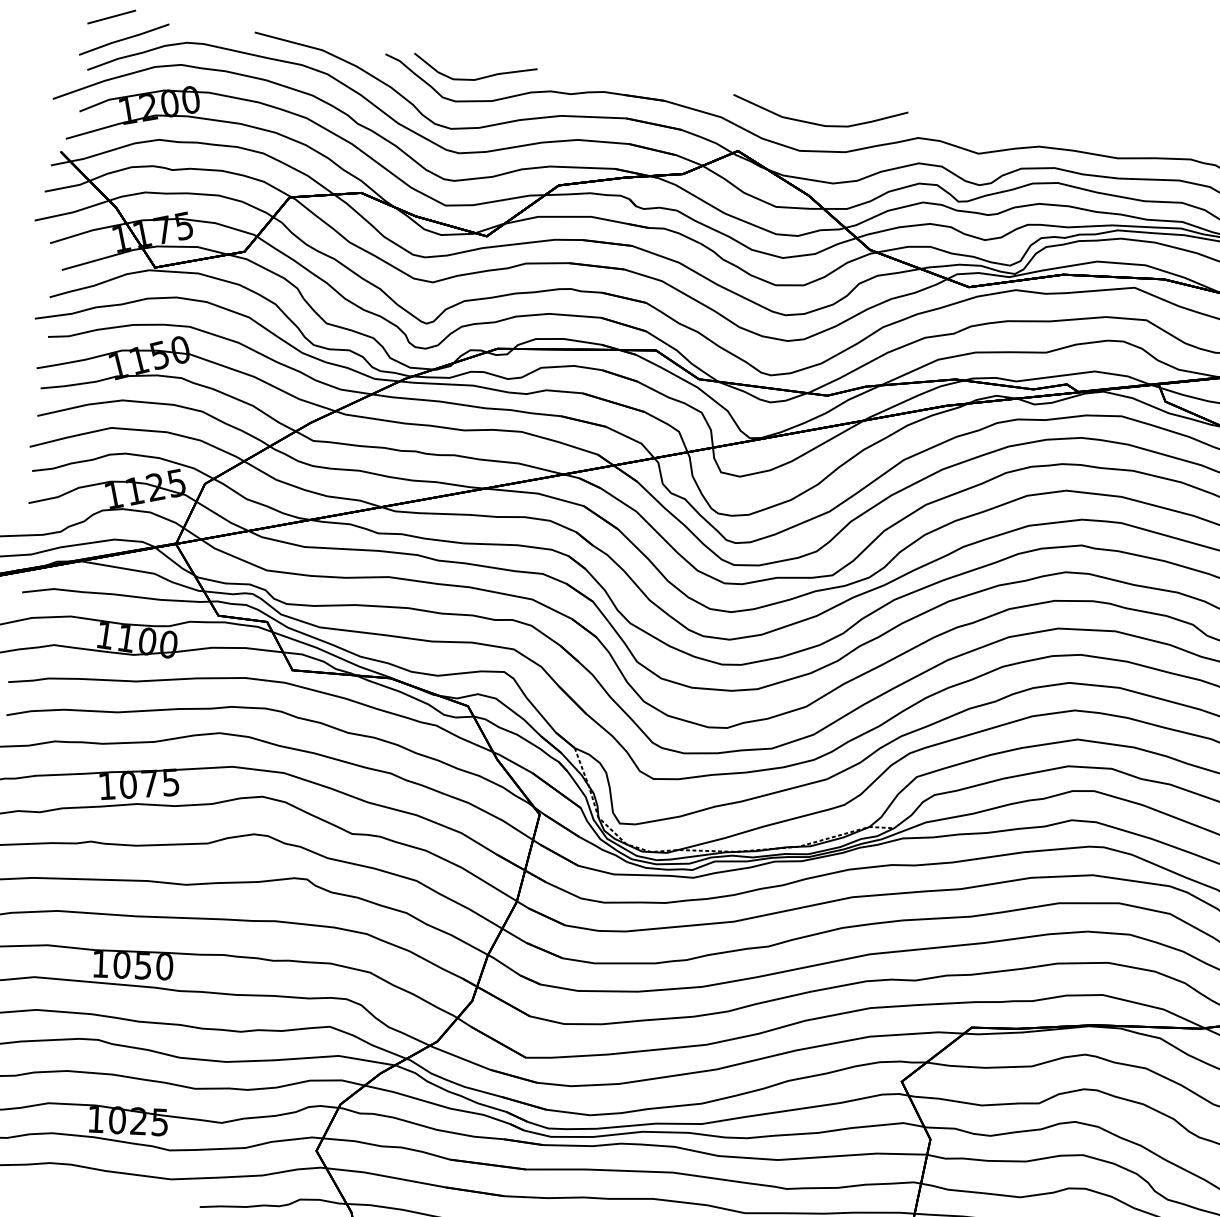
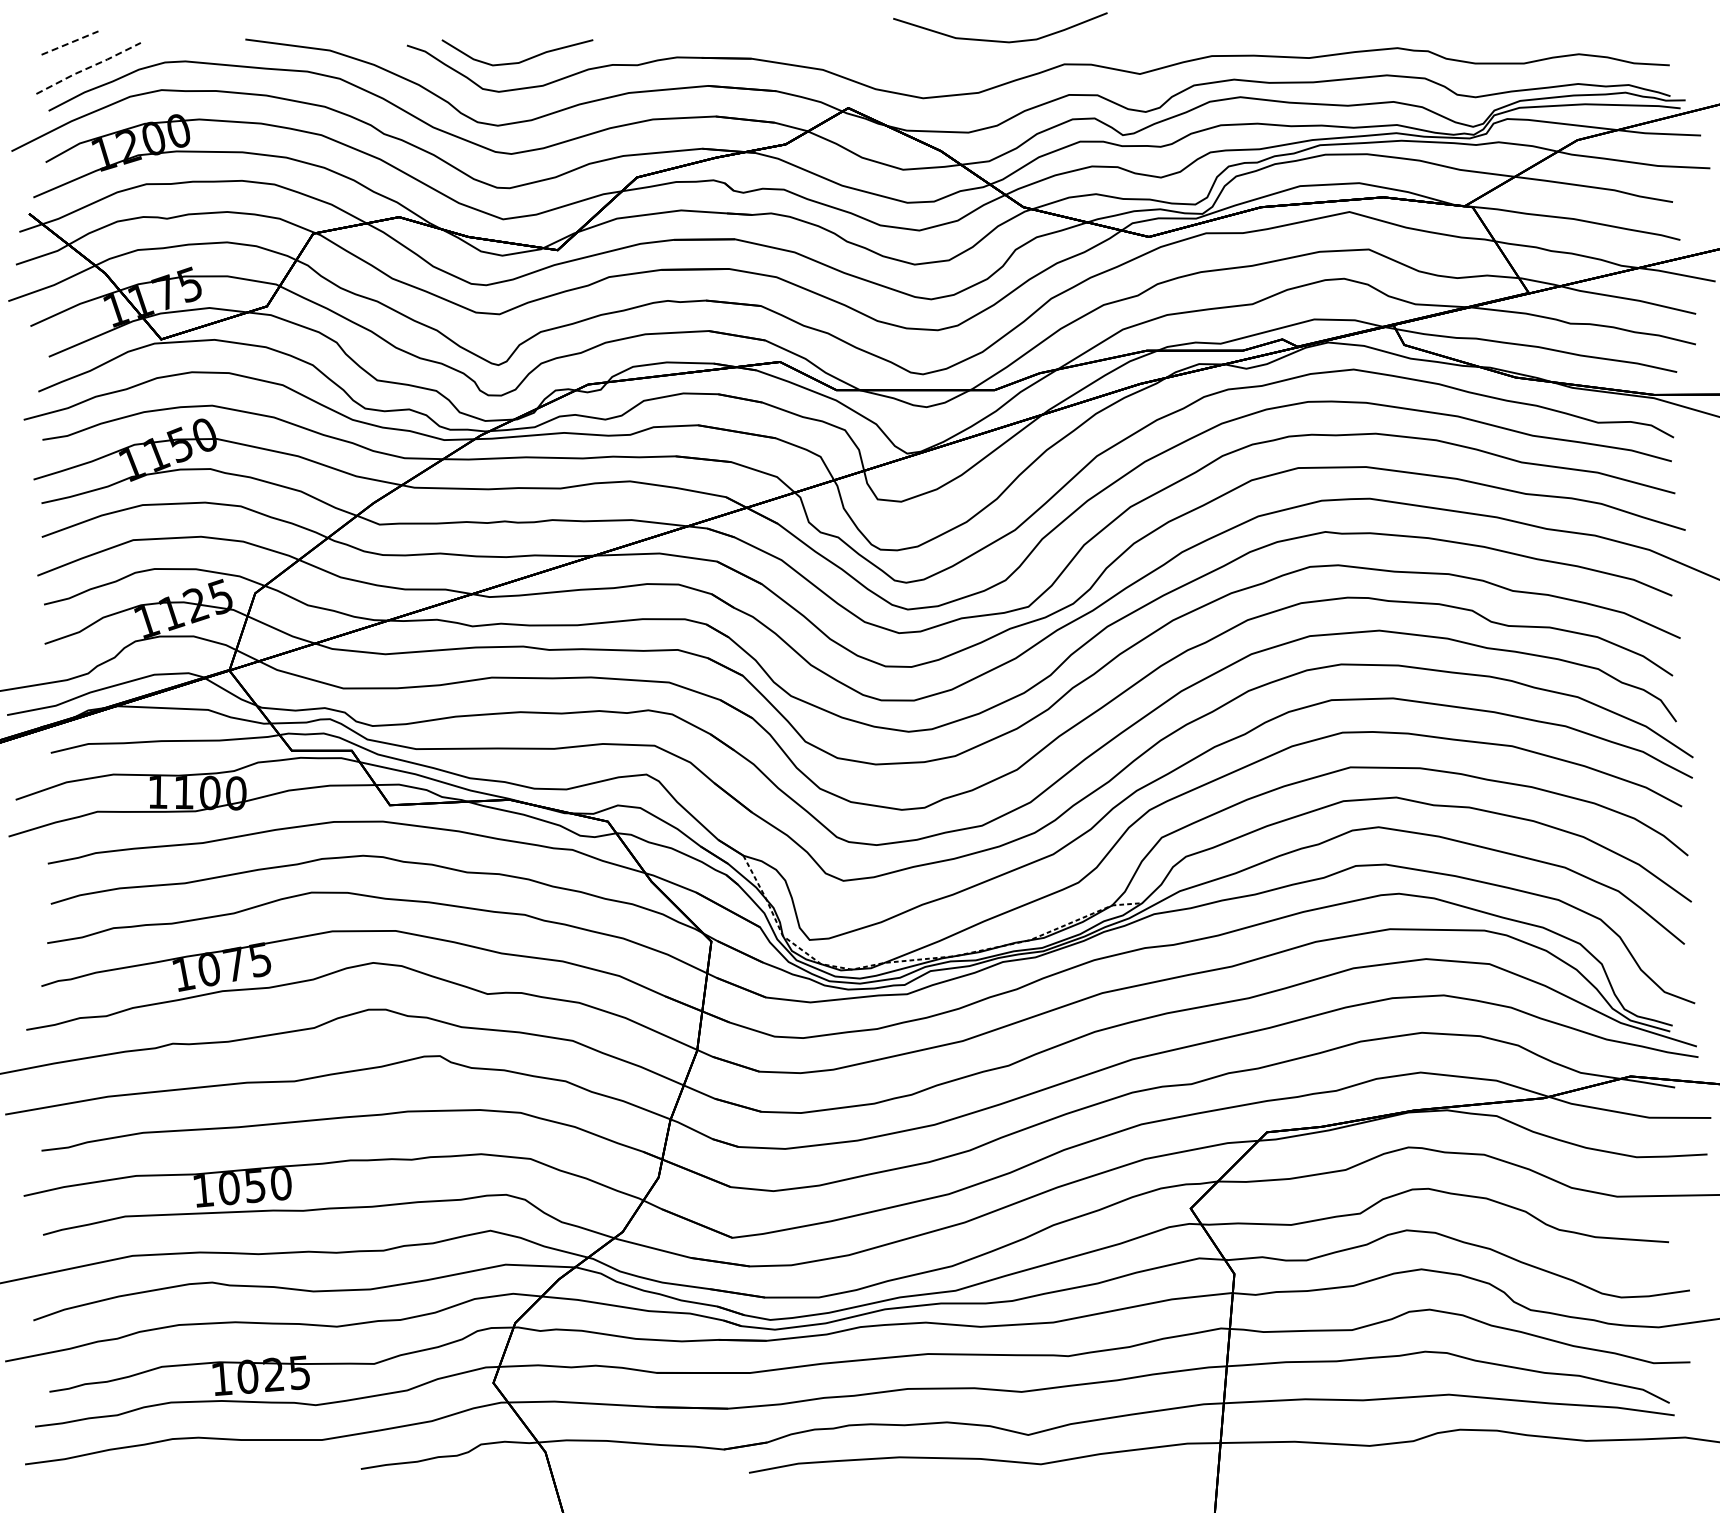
line: (112, 17) -> (70, 43), solid -> dashed
line: (124, 39) -> (88, 68), solid -> dashed
curve: (818, 123) -> (1000, 40), moved

